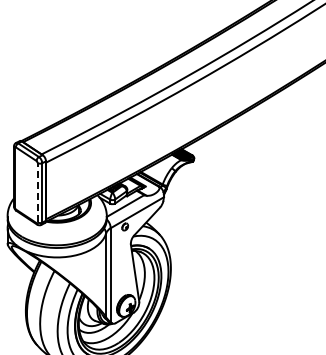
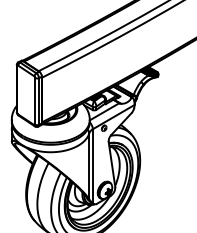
line: (37, 192) -> (35, 101), dashed -> solid

